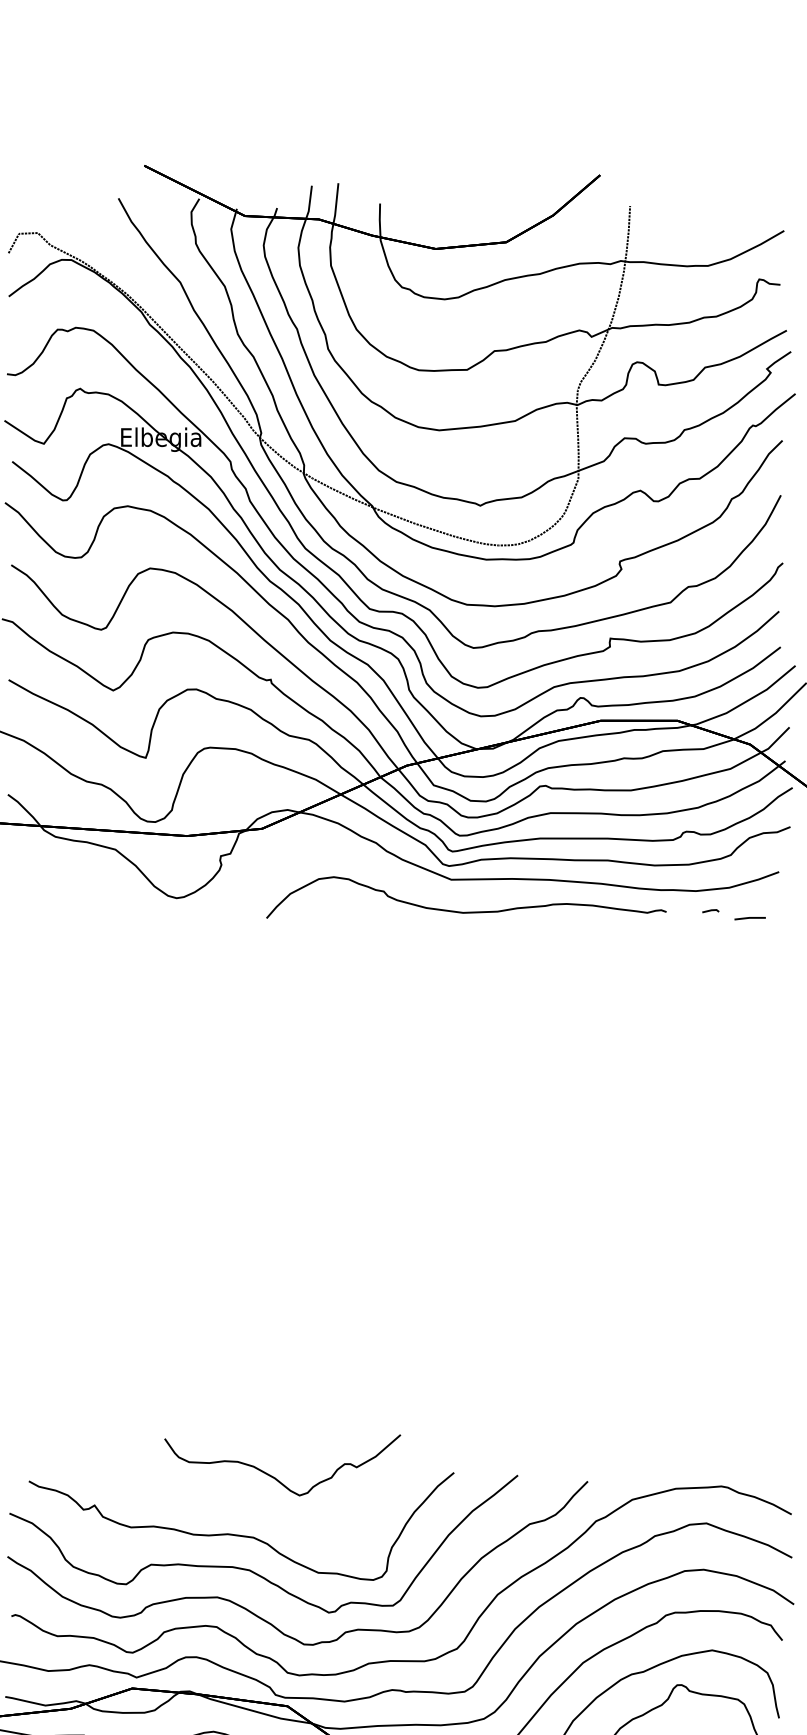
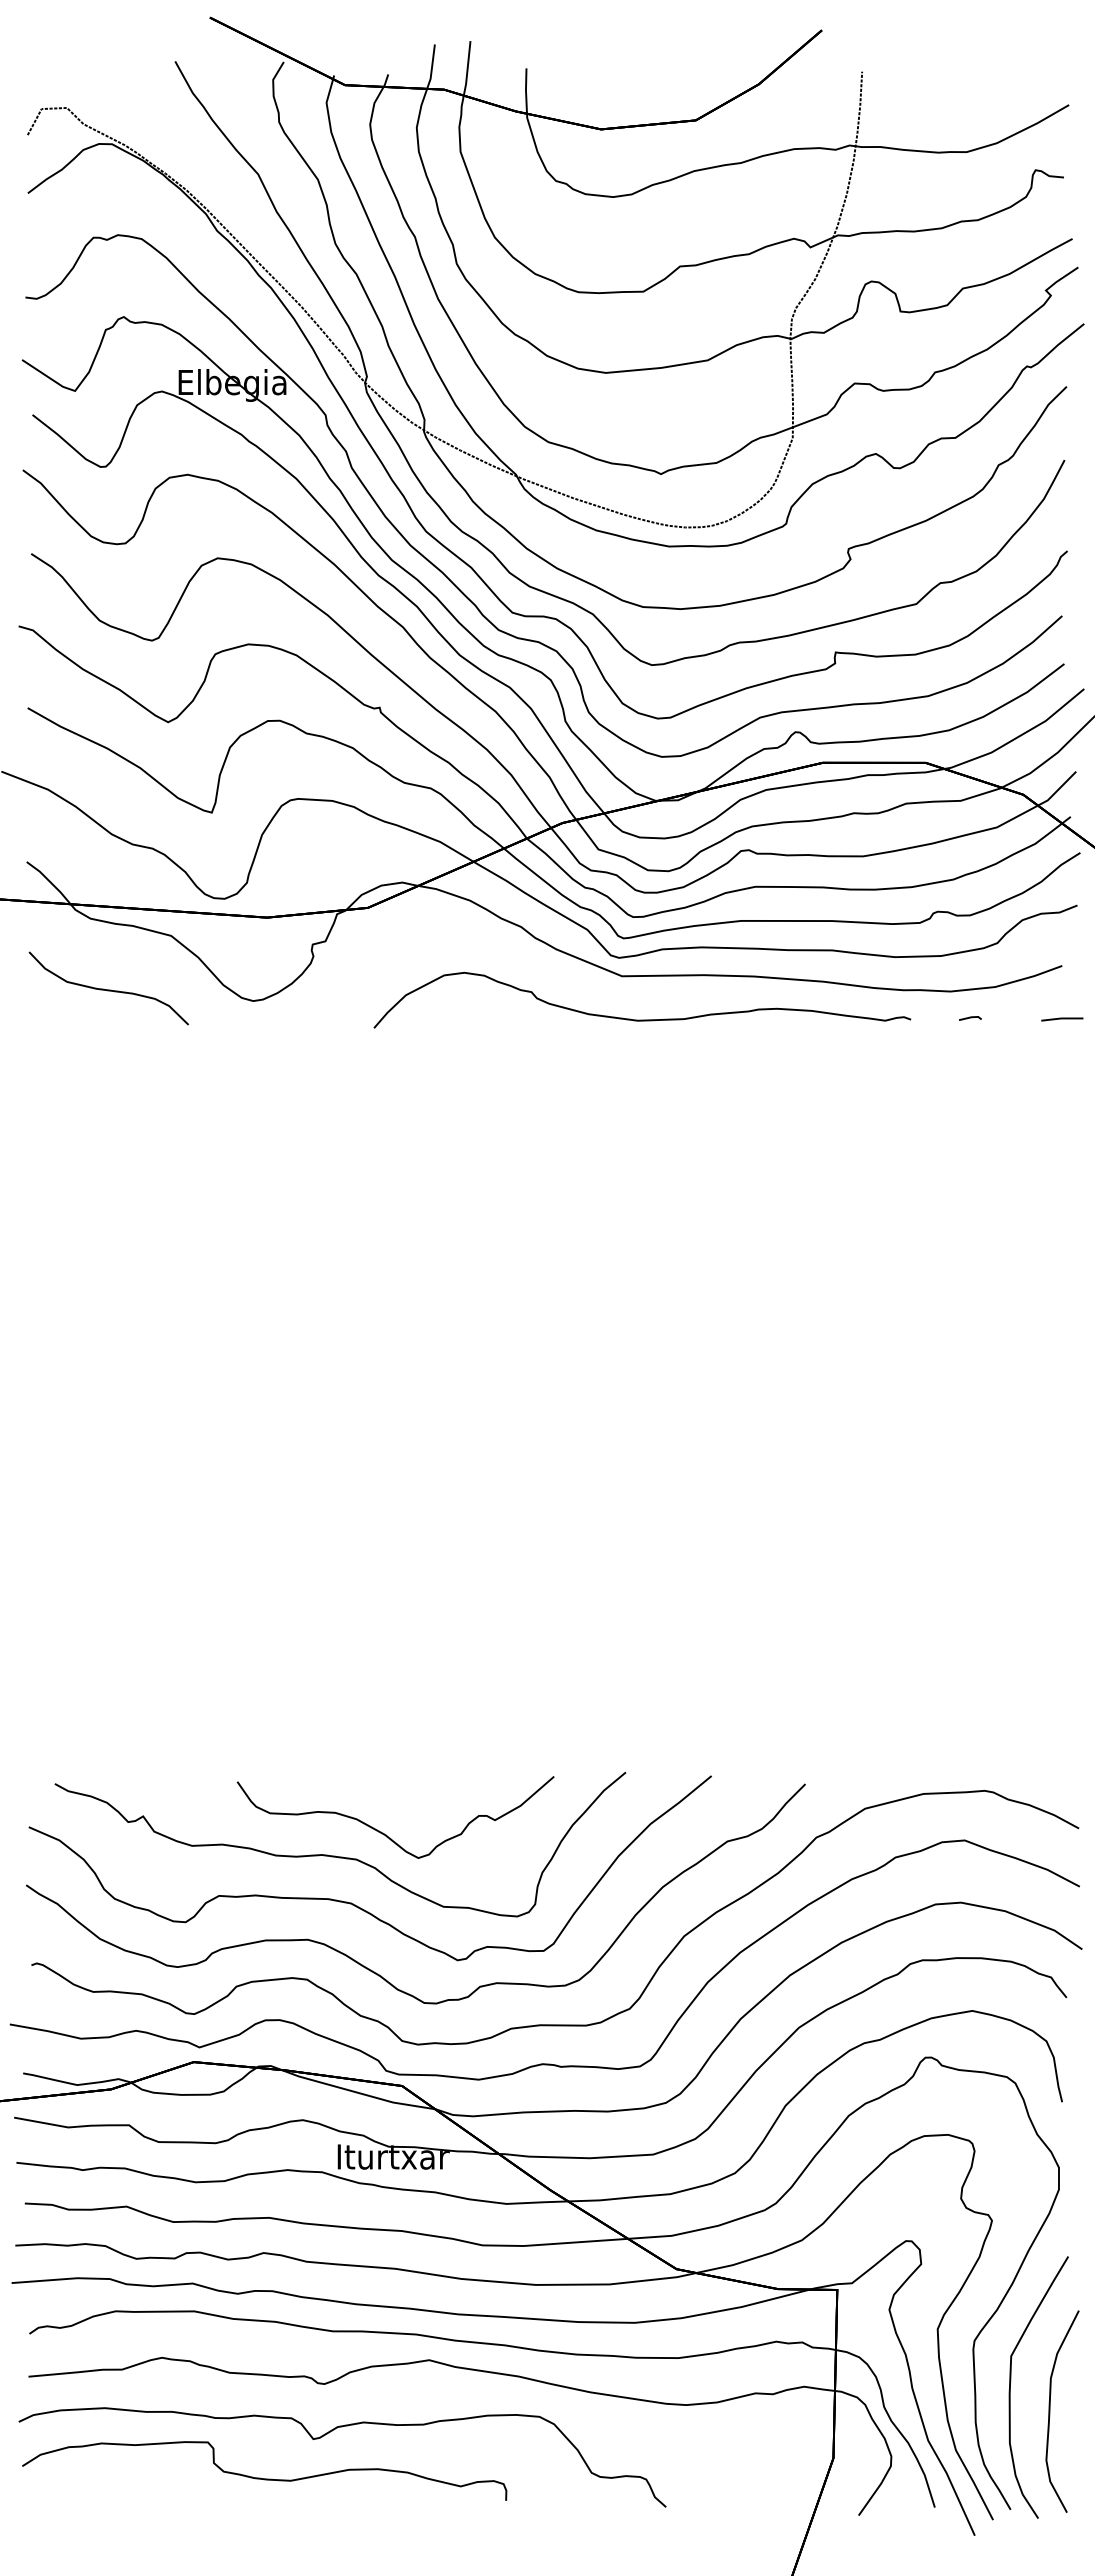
curve: (68, 889) -> (108, 989), added
line: (750, 918) -> (1062, 1019), moved
curve: (275, 1477) -> (386, 1834), moved

